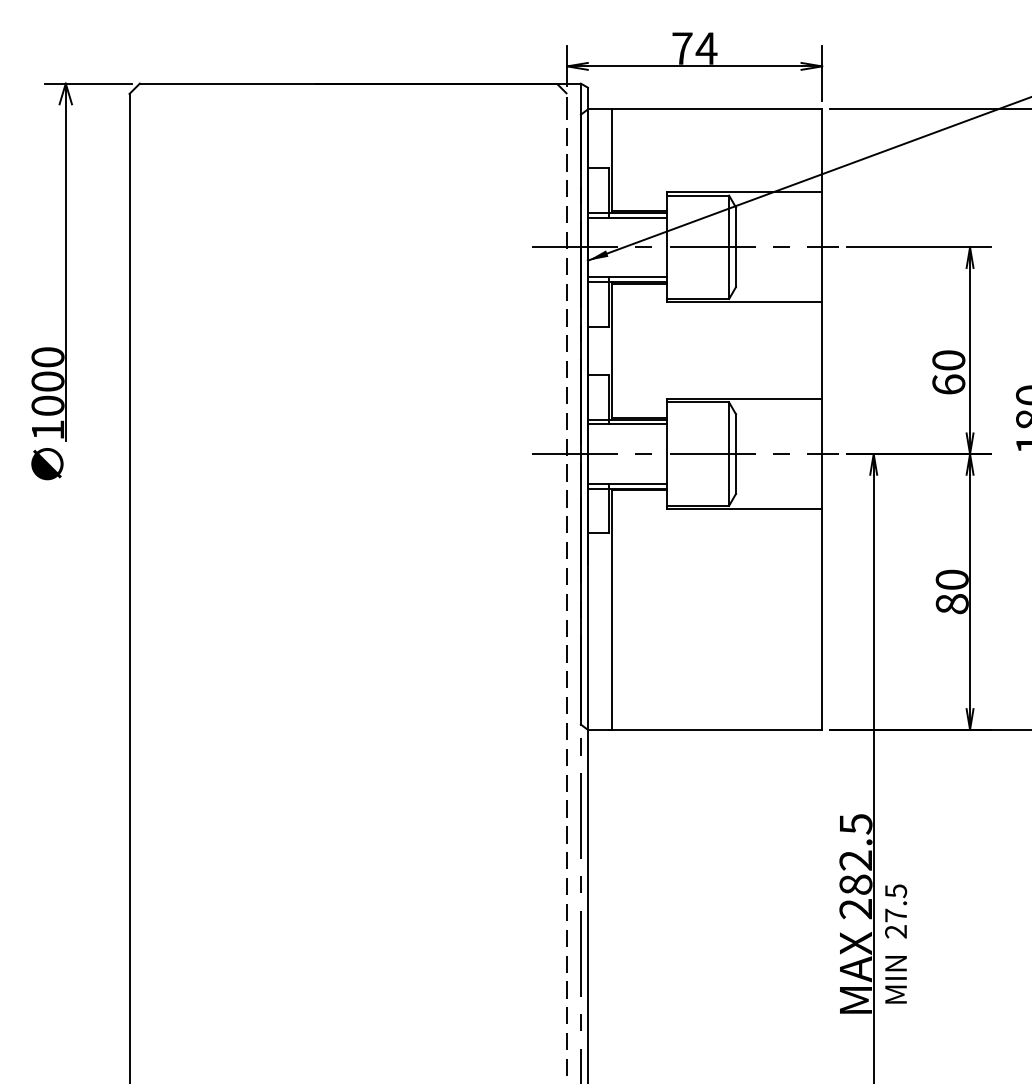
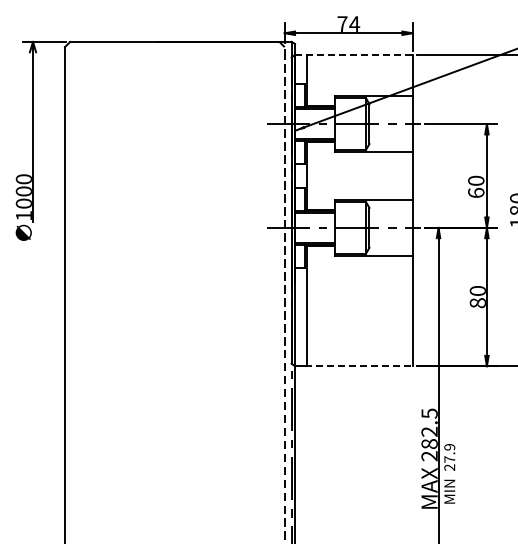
line: (704, 108) -> (353, 54), solid -> dashed
line: (716, 730) -> (359, 366), solid -> dashed
text: (895, 891) -> (449, 447), 27.5 -> 27.9

